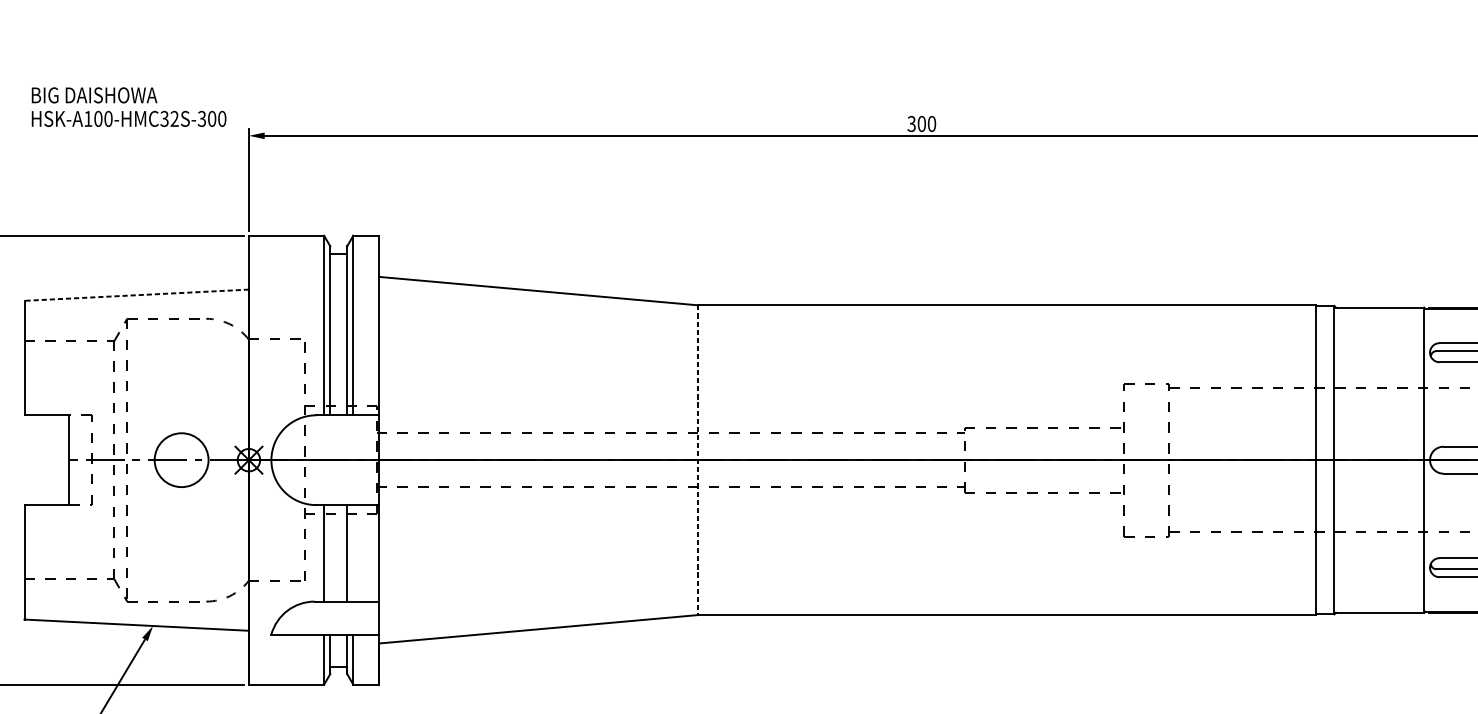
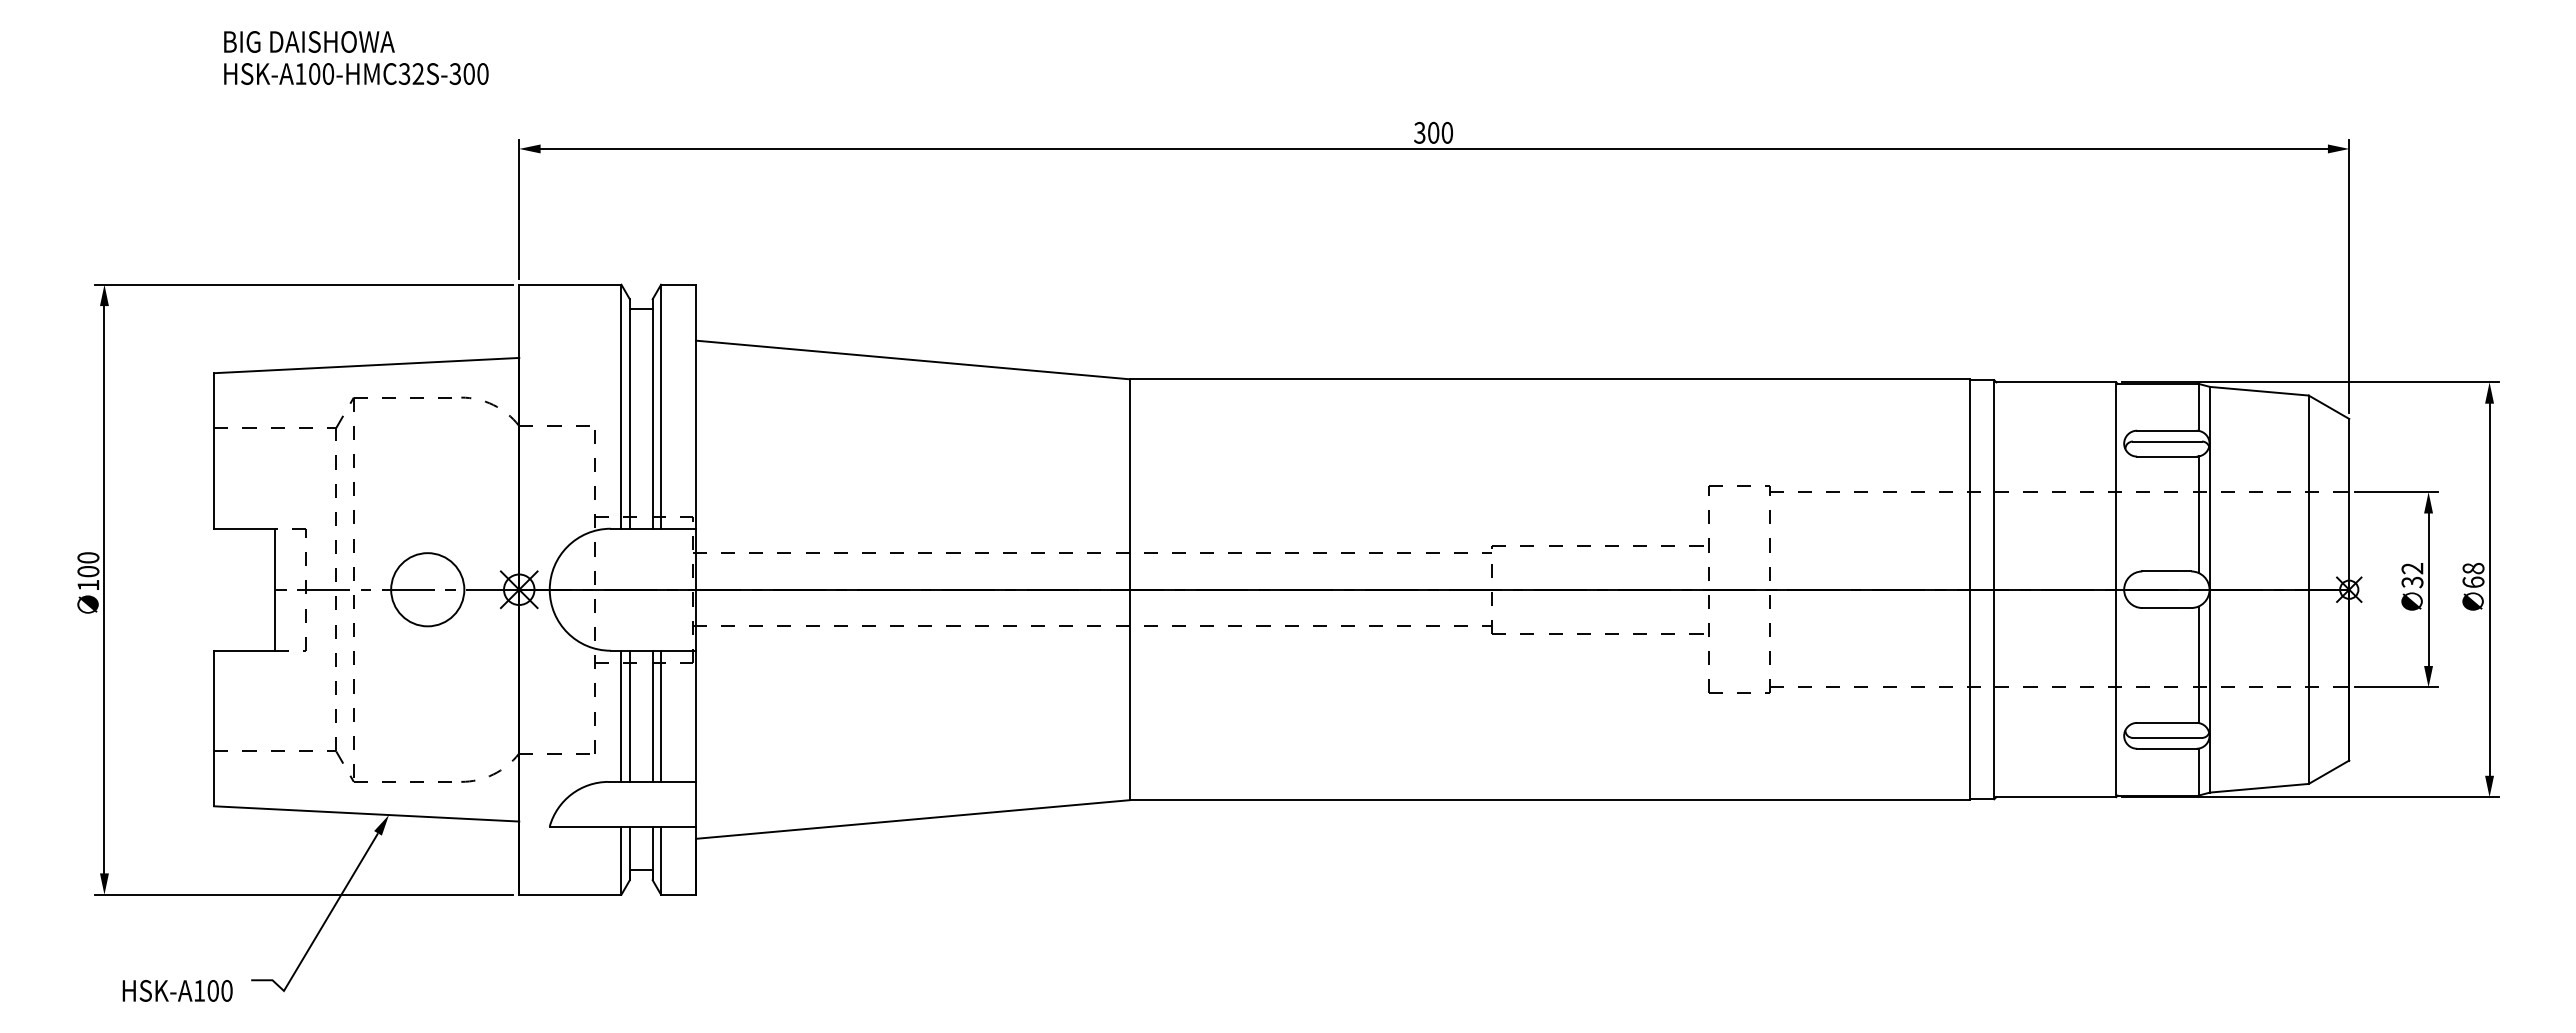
text: (129, 106) -> (356, 57), moved
line: (136, 295) -> (366, 365), dashed -> solid
line: (698, 460) -> (1129, 590), dashed -> solid
line: (330, 552) -> (629, 715), added
line: (353, 552) -> (661, 715), added

